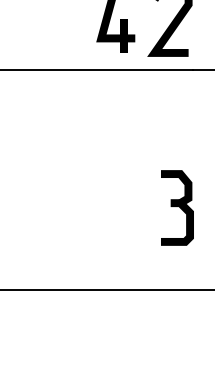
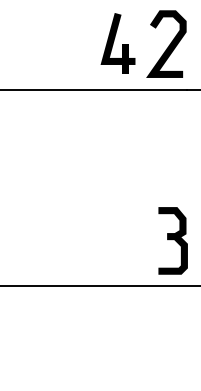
part: (176, 207) -> (172, 240), moved

